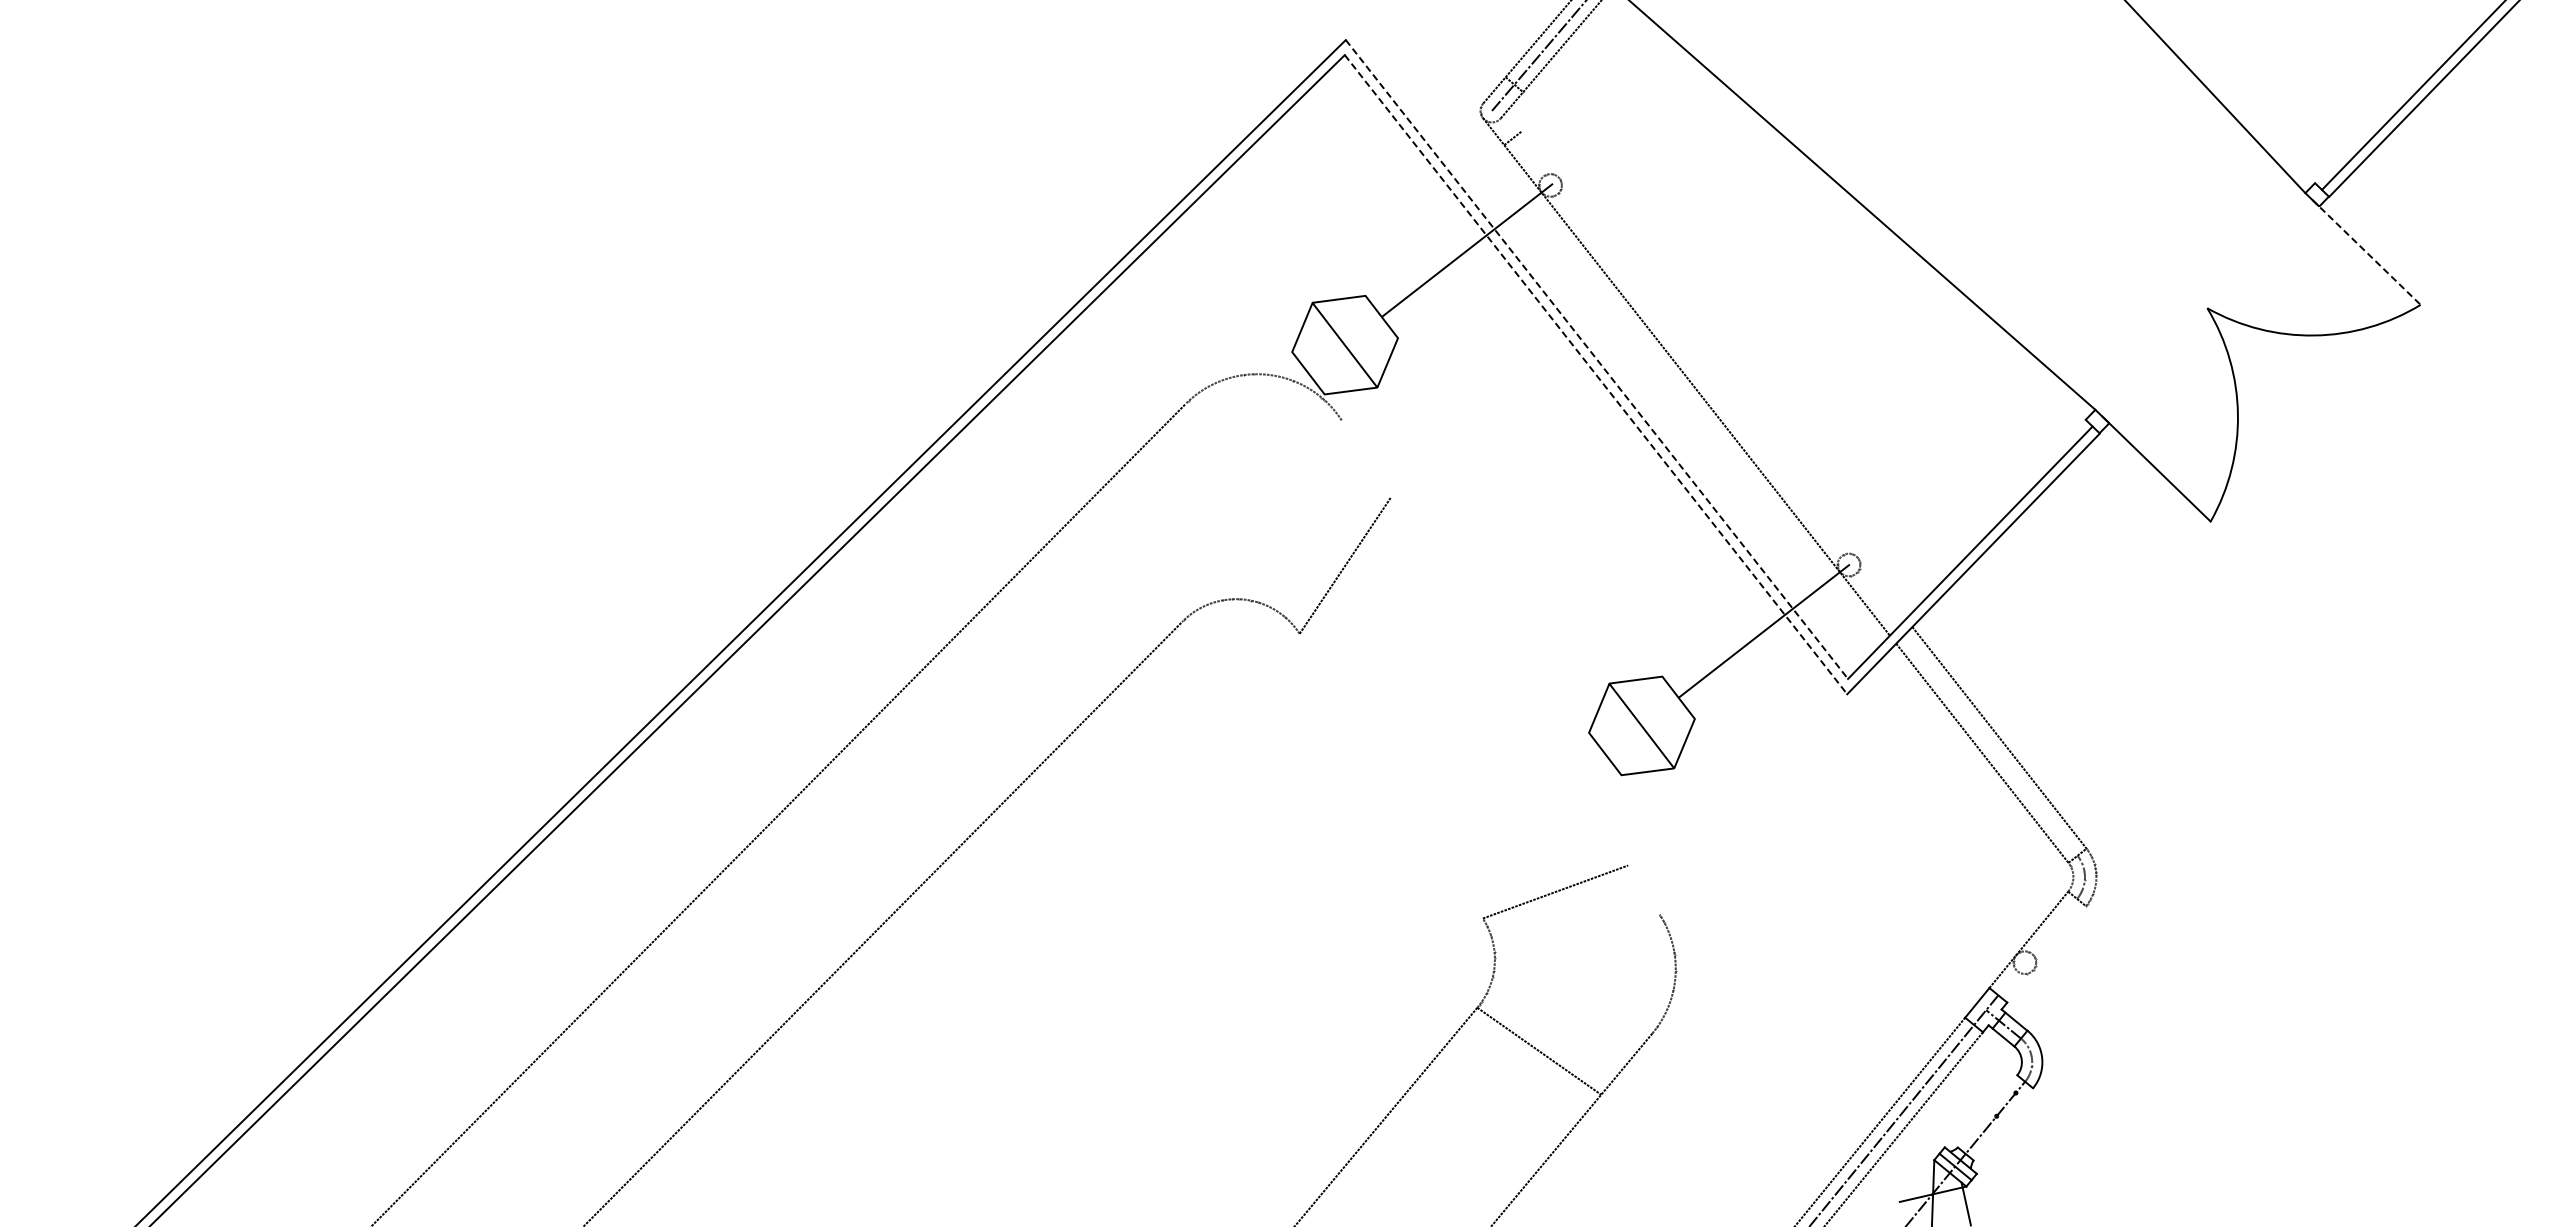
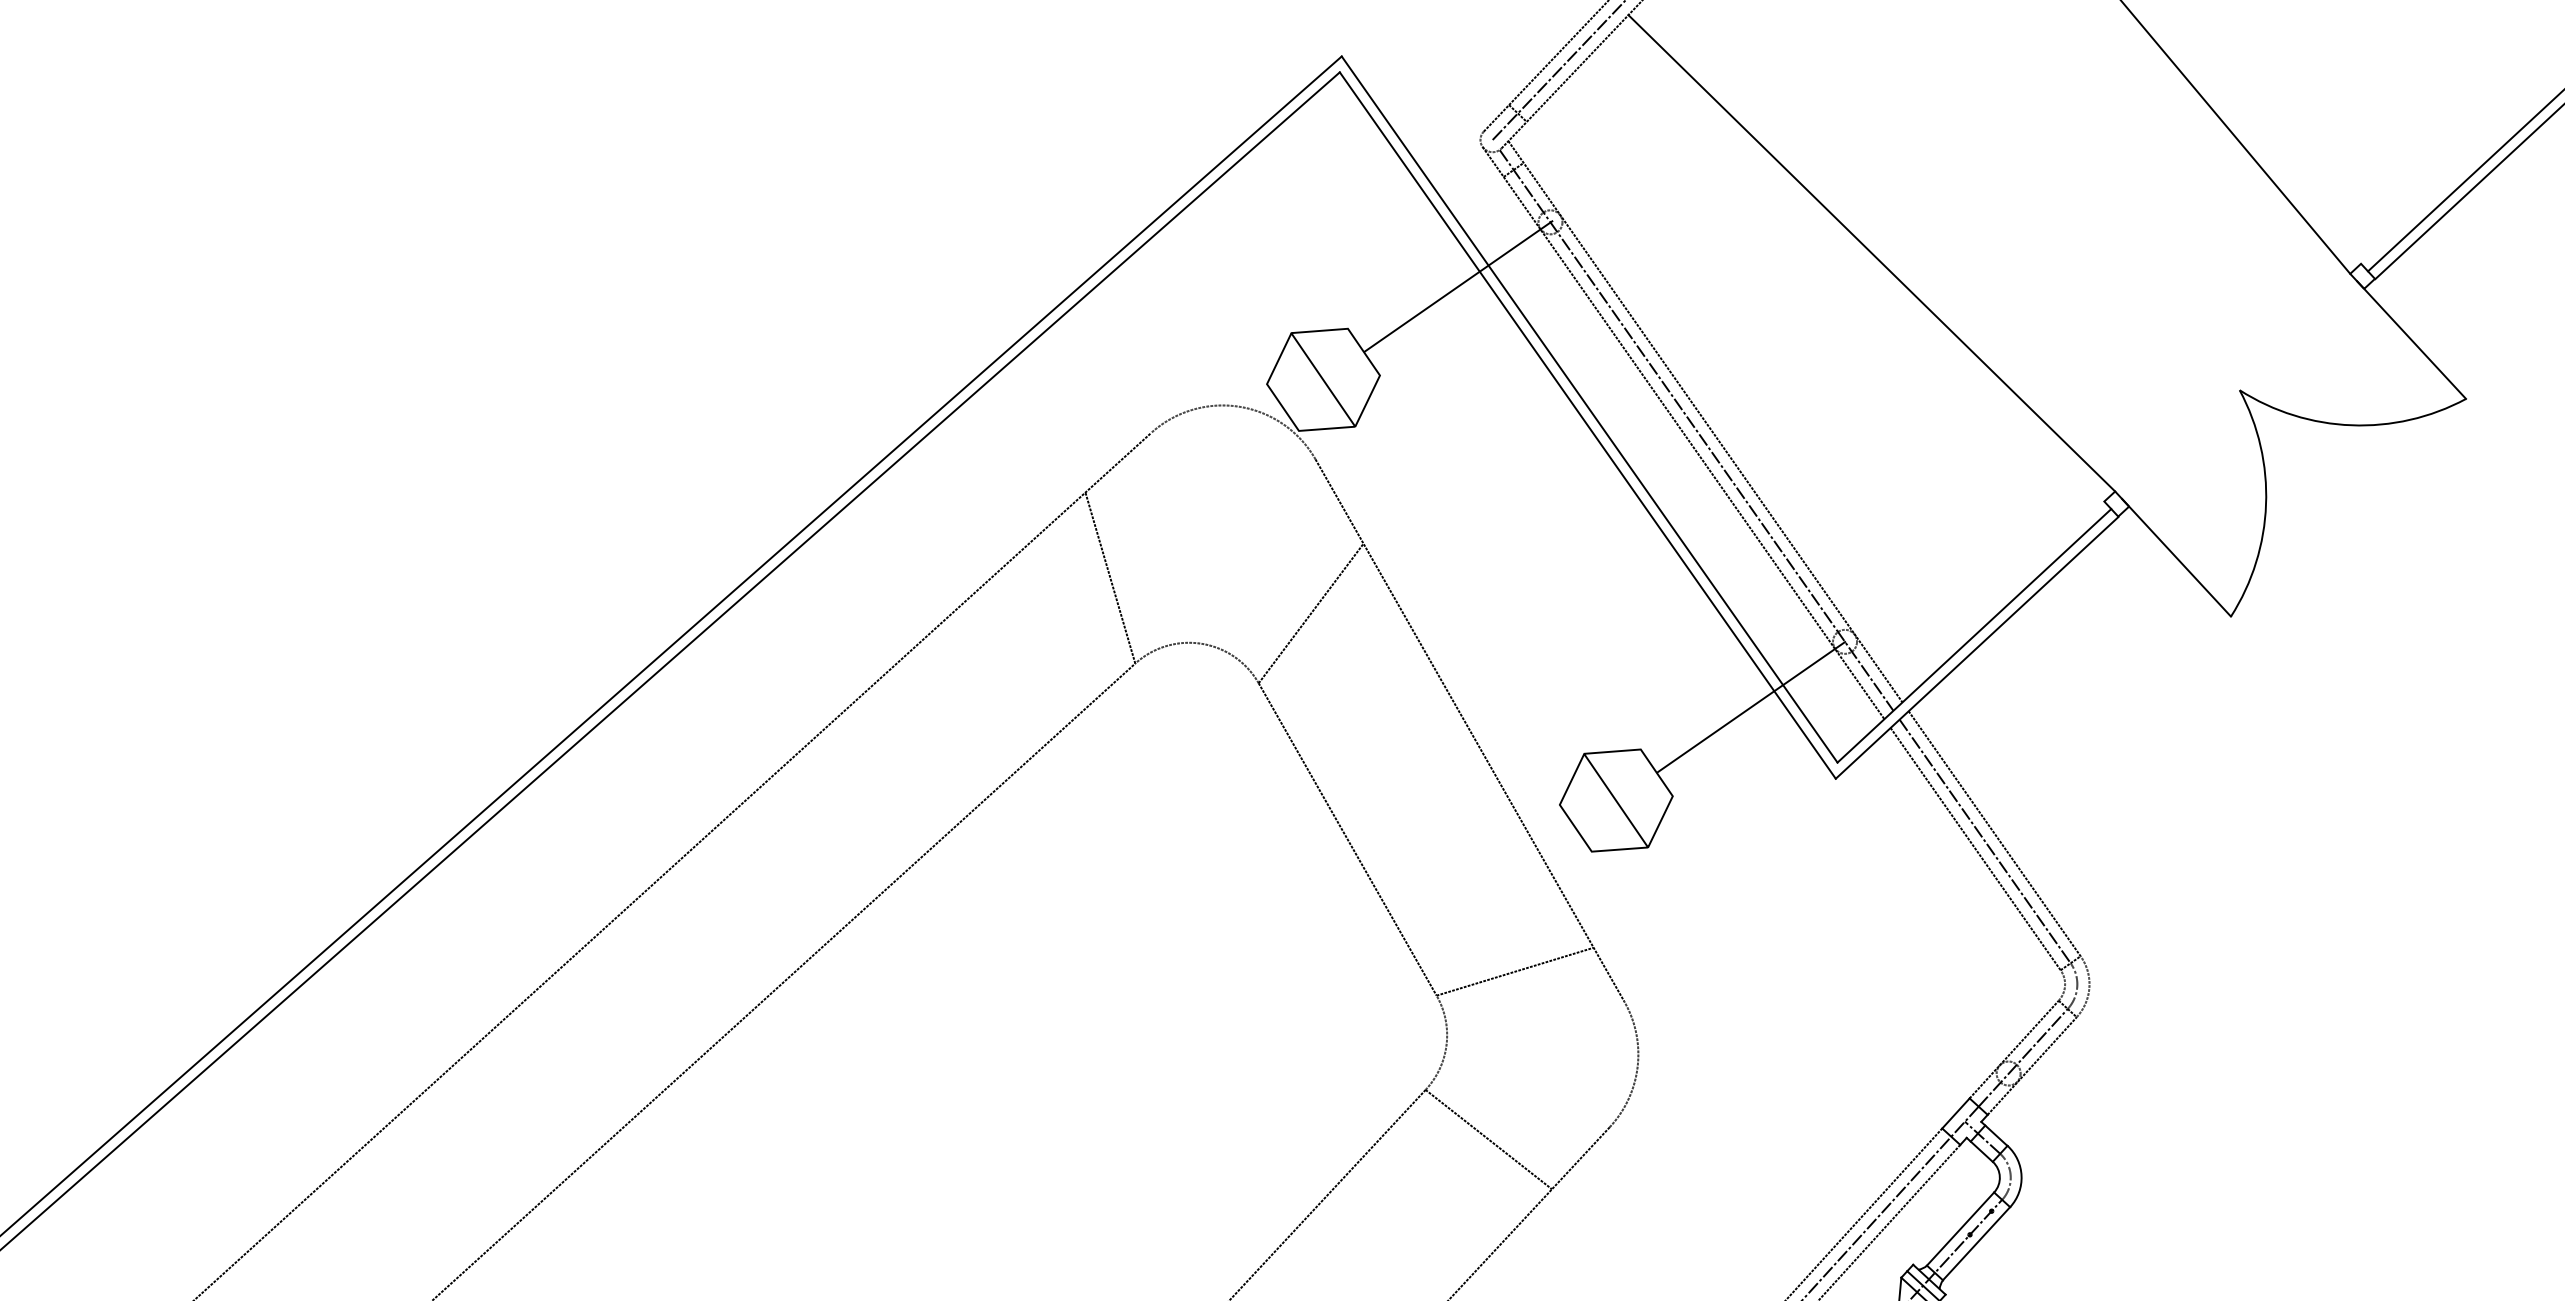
line: (2366, 252) -> (2411, 340), dashed -> solid
line: (1597, 359) -> (1590, 409), dashed -> solid
line: (1706, 365) -> (1705, 422), added
line: (1698, 373) -> (1696, 430), added
line: (1596, 375) -> (1588, 426), dashed -> solid
line: (1154, 542) -> (1110, 578), added
line: (1500, 667) -> (1469, 730), added
line: (1990, 745) -> (1984, 841), added
line: (1390, 775) -> (1346, 838), added
line: (2037, 946) -> (2022, 1057), added
line: (2046, 954) -> (2032, 1066), added
line: (1987, 1111) -> (1960, 1229), added
line: (2003, 1124) -> (1976, 1243), added

